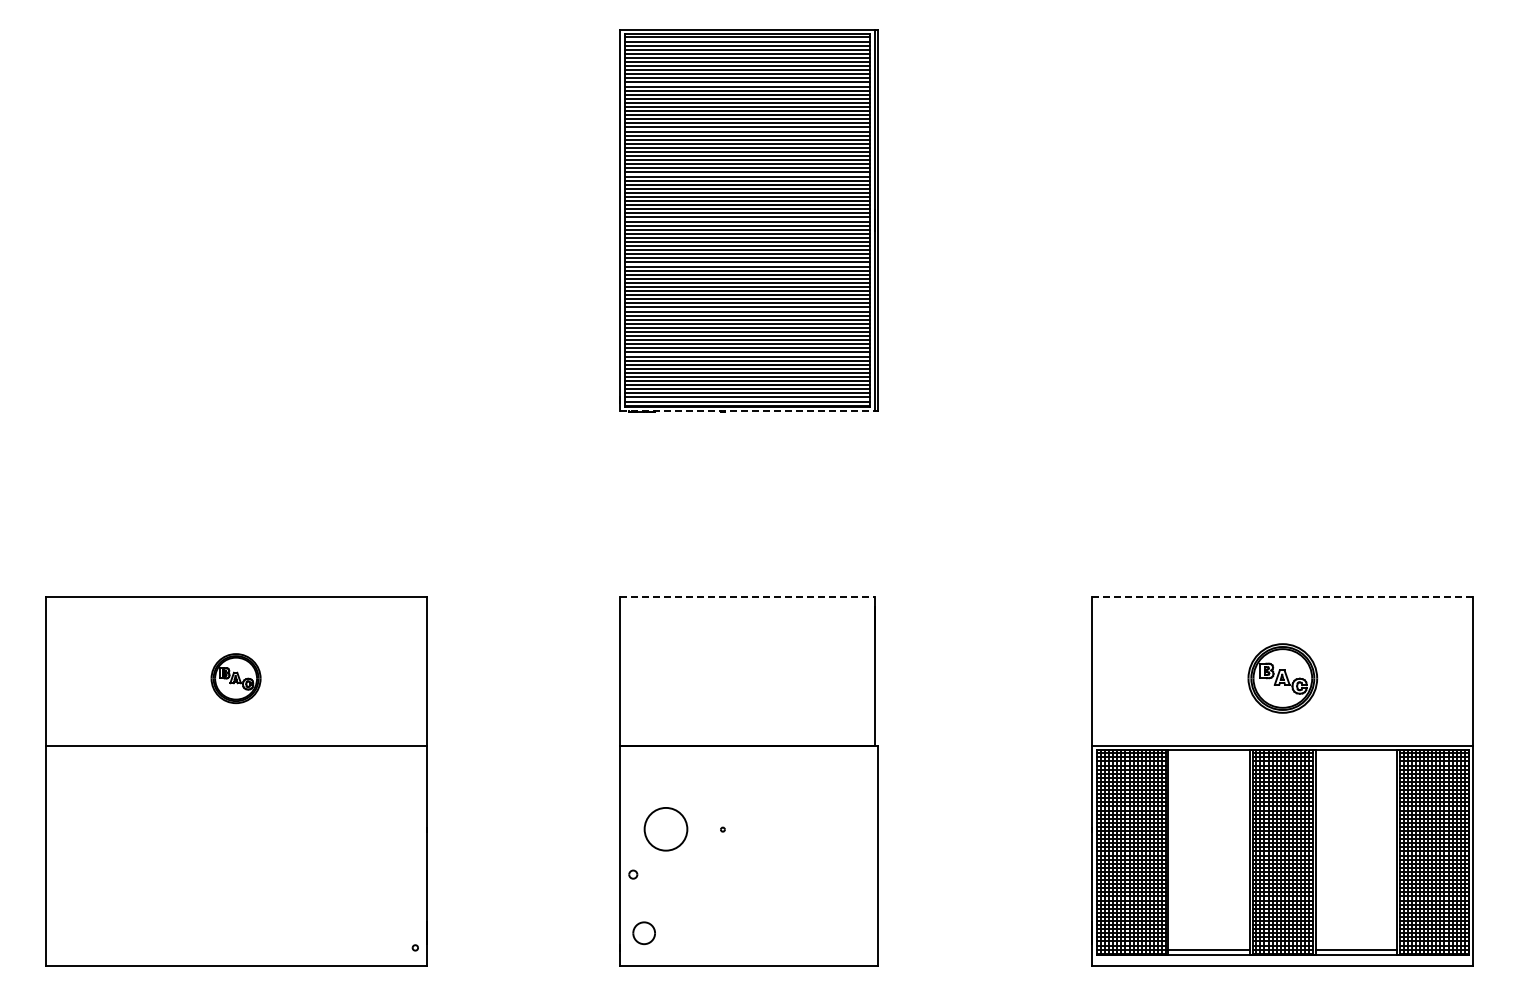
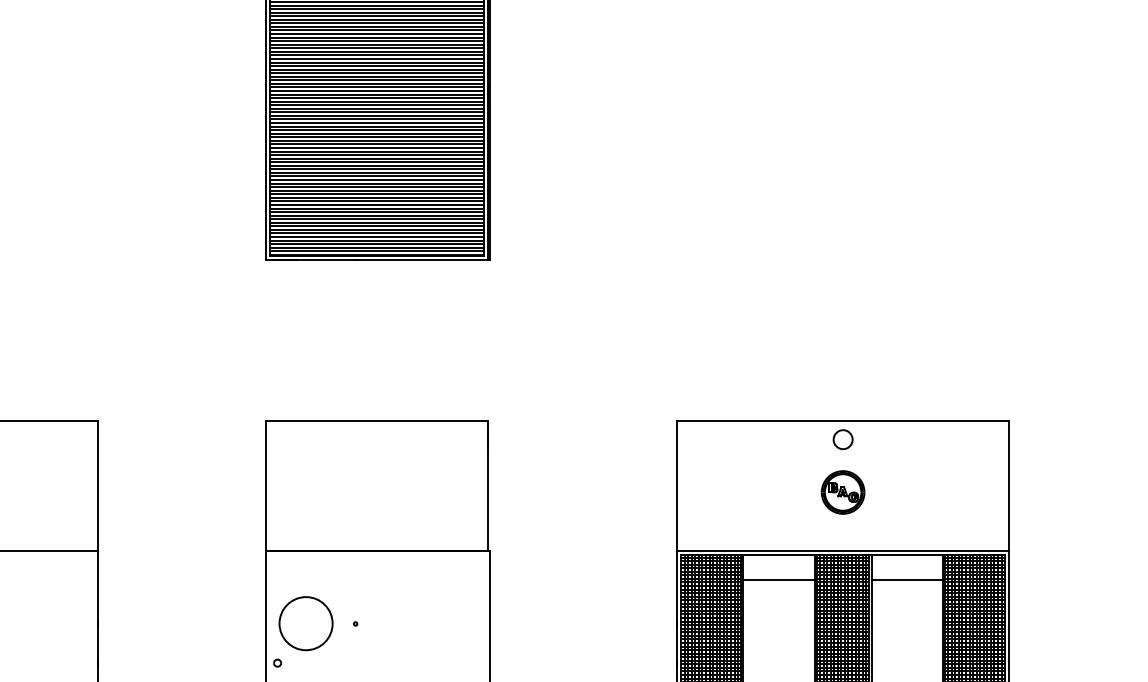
line: (747, 411) -> (377, 259), dashed -> solid
line: (747, 596) -> (377, 420), dashed -> solid
line: (1282, 596) -> (842, 420), dashed -> solid
part: (1282, 617) -> (842, 439), added
part: (1282, 678) -> (842, 492), size x0.71
line: (1209, 779) -> (779, 580), added
line: (1356, 779) -> (907, 580), added
circle: (665, 828) -> (305, 622), size x1.43

